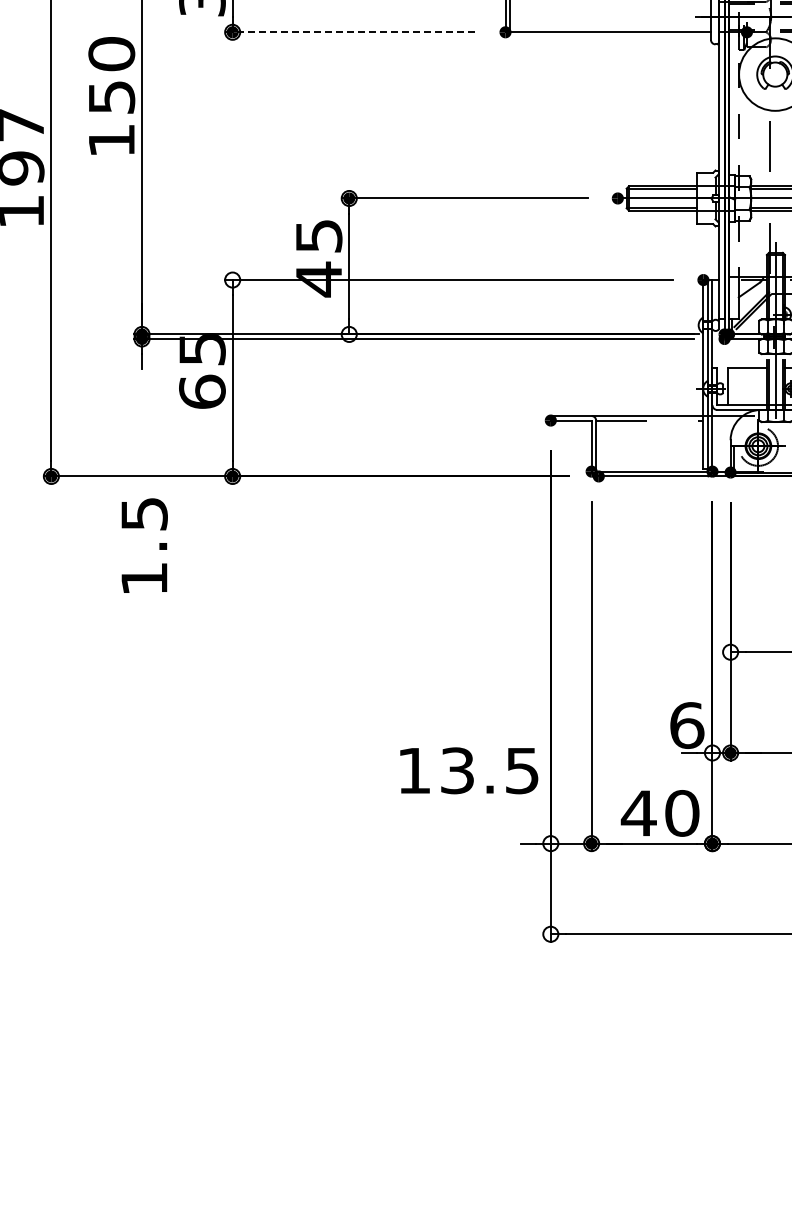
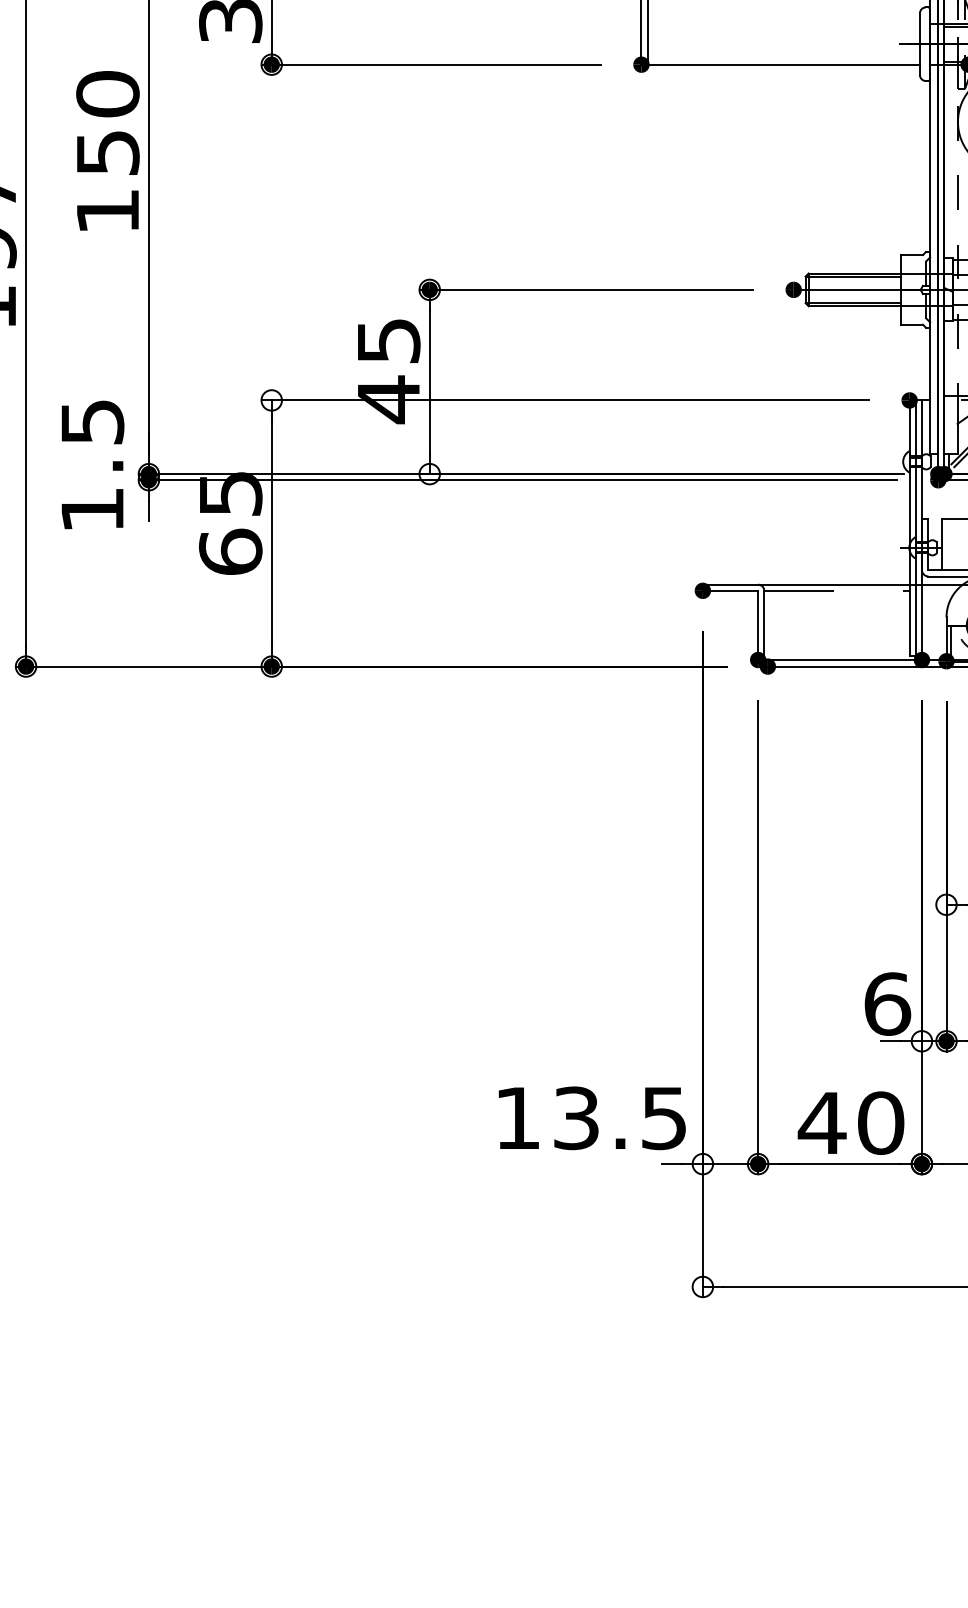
line: (349, 32) -> (430, 64), dashed -> solid
text: (144, 545) -> (92, 464), moved
text: (469, 770) -> (592, 1117), moved

